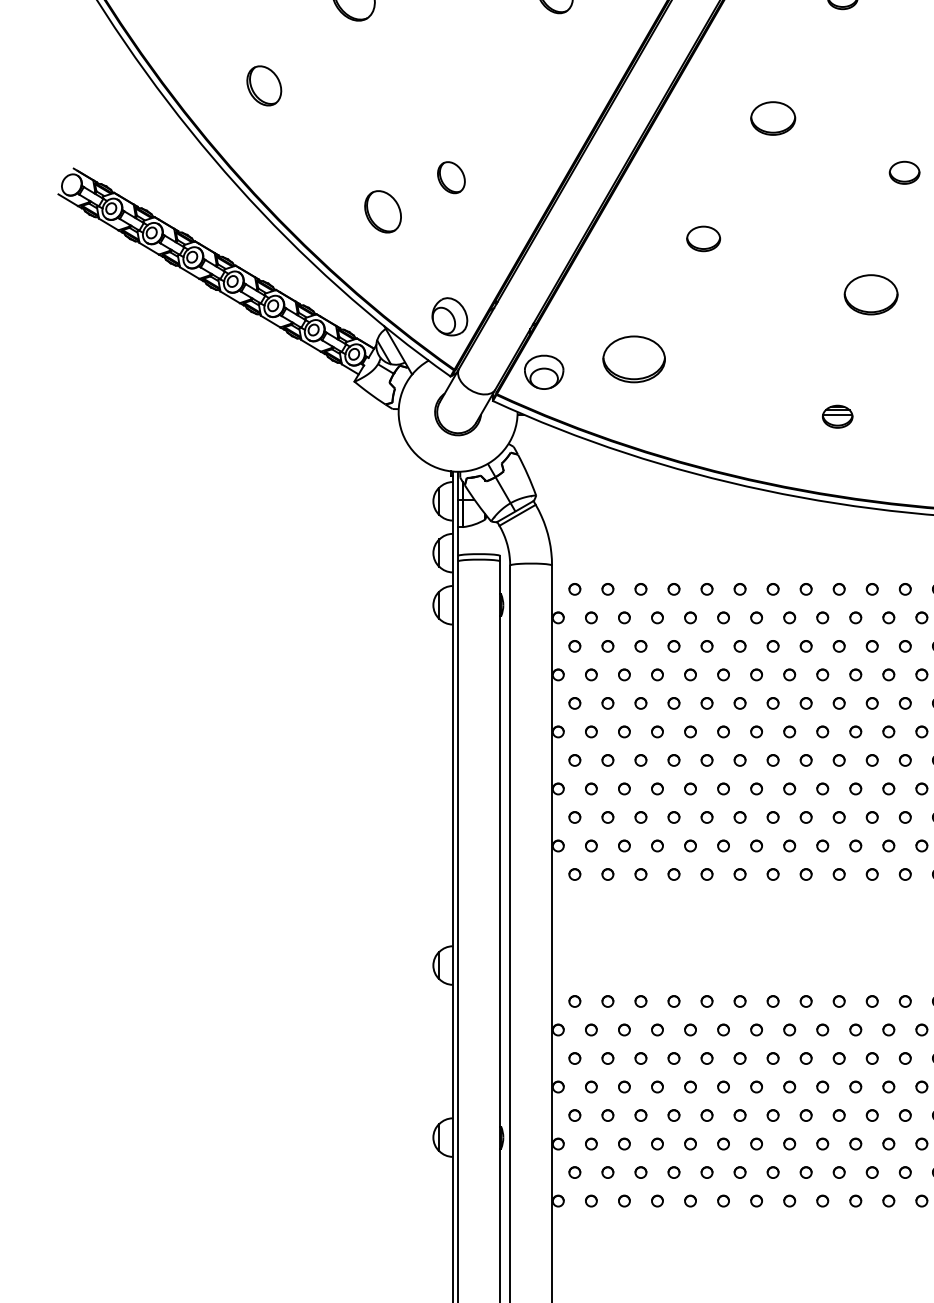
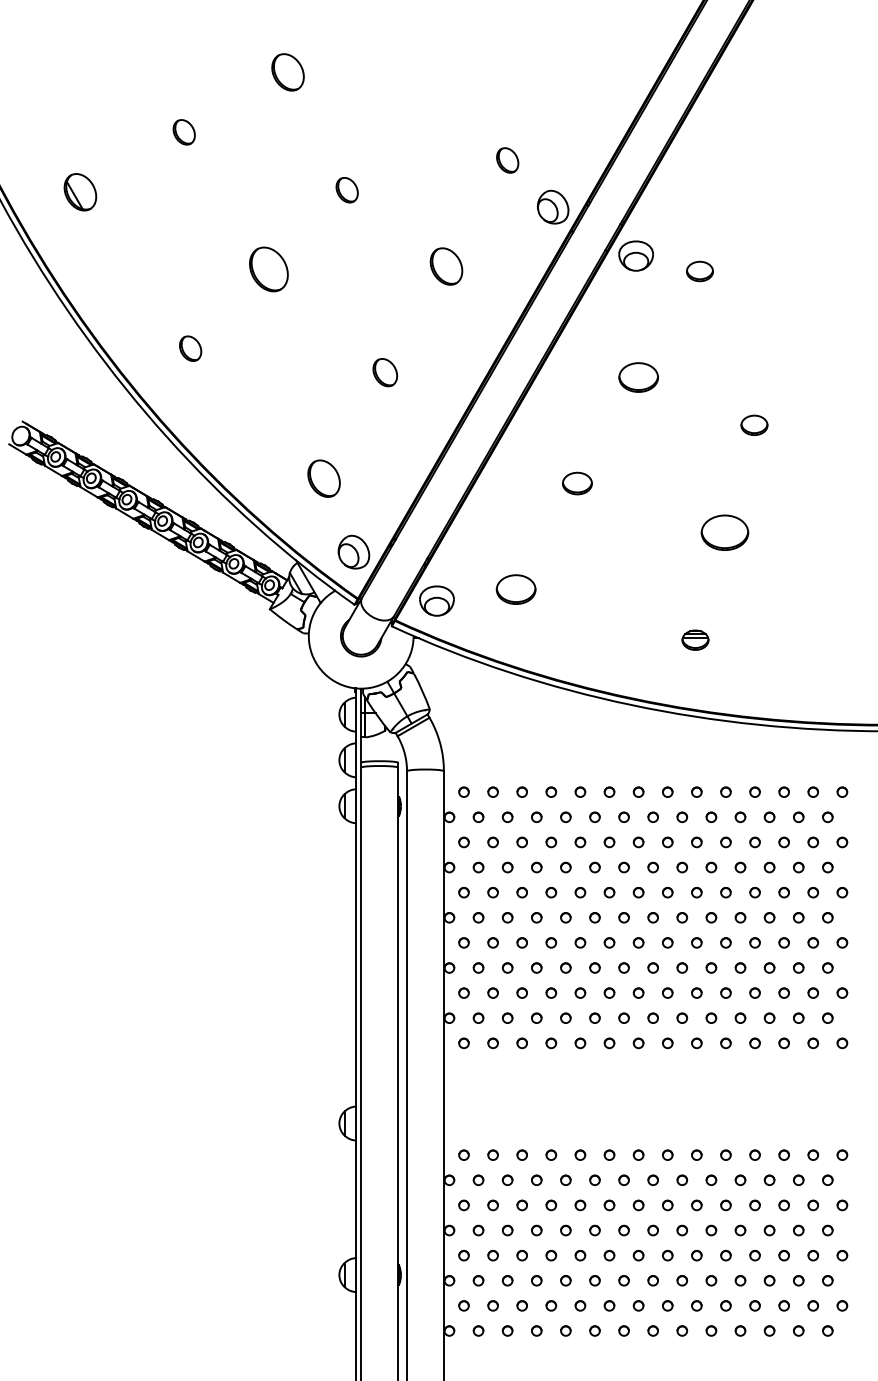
part: (264, 85) -> (190, 348), size x0.71
part: (451, 177) -> (385, 372), moved
part: (382, 211) -> (323, 478), moved
part: (633, 359) -> (515, 589), size x0.71

